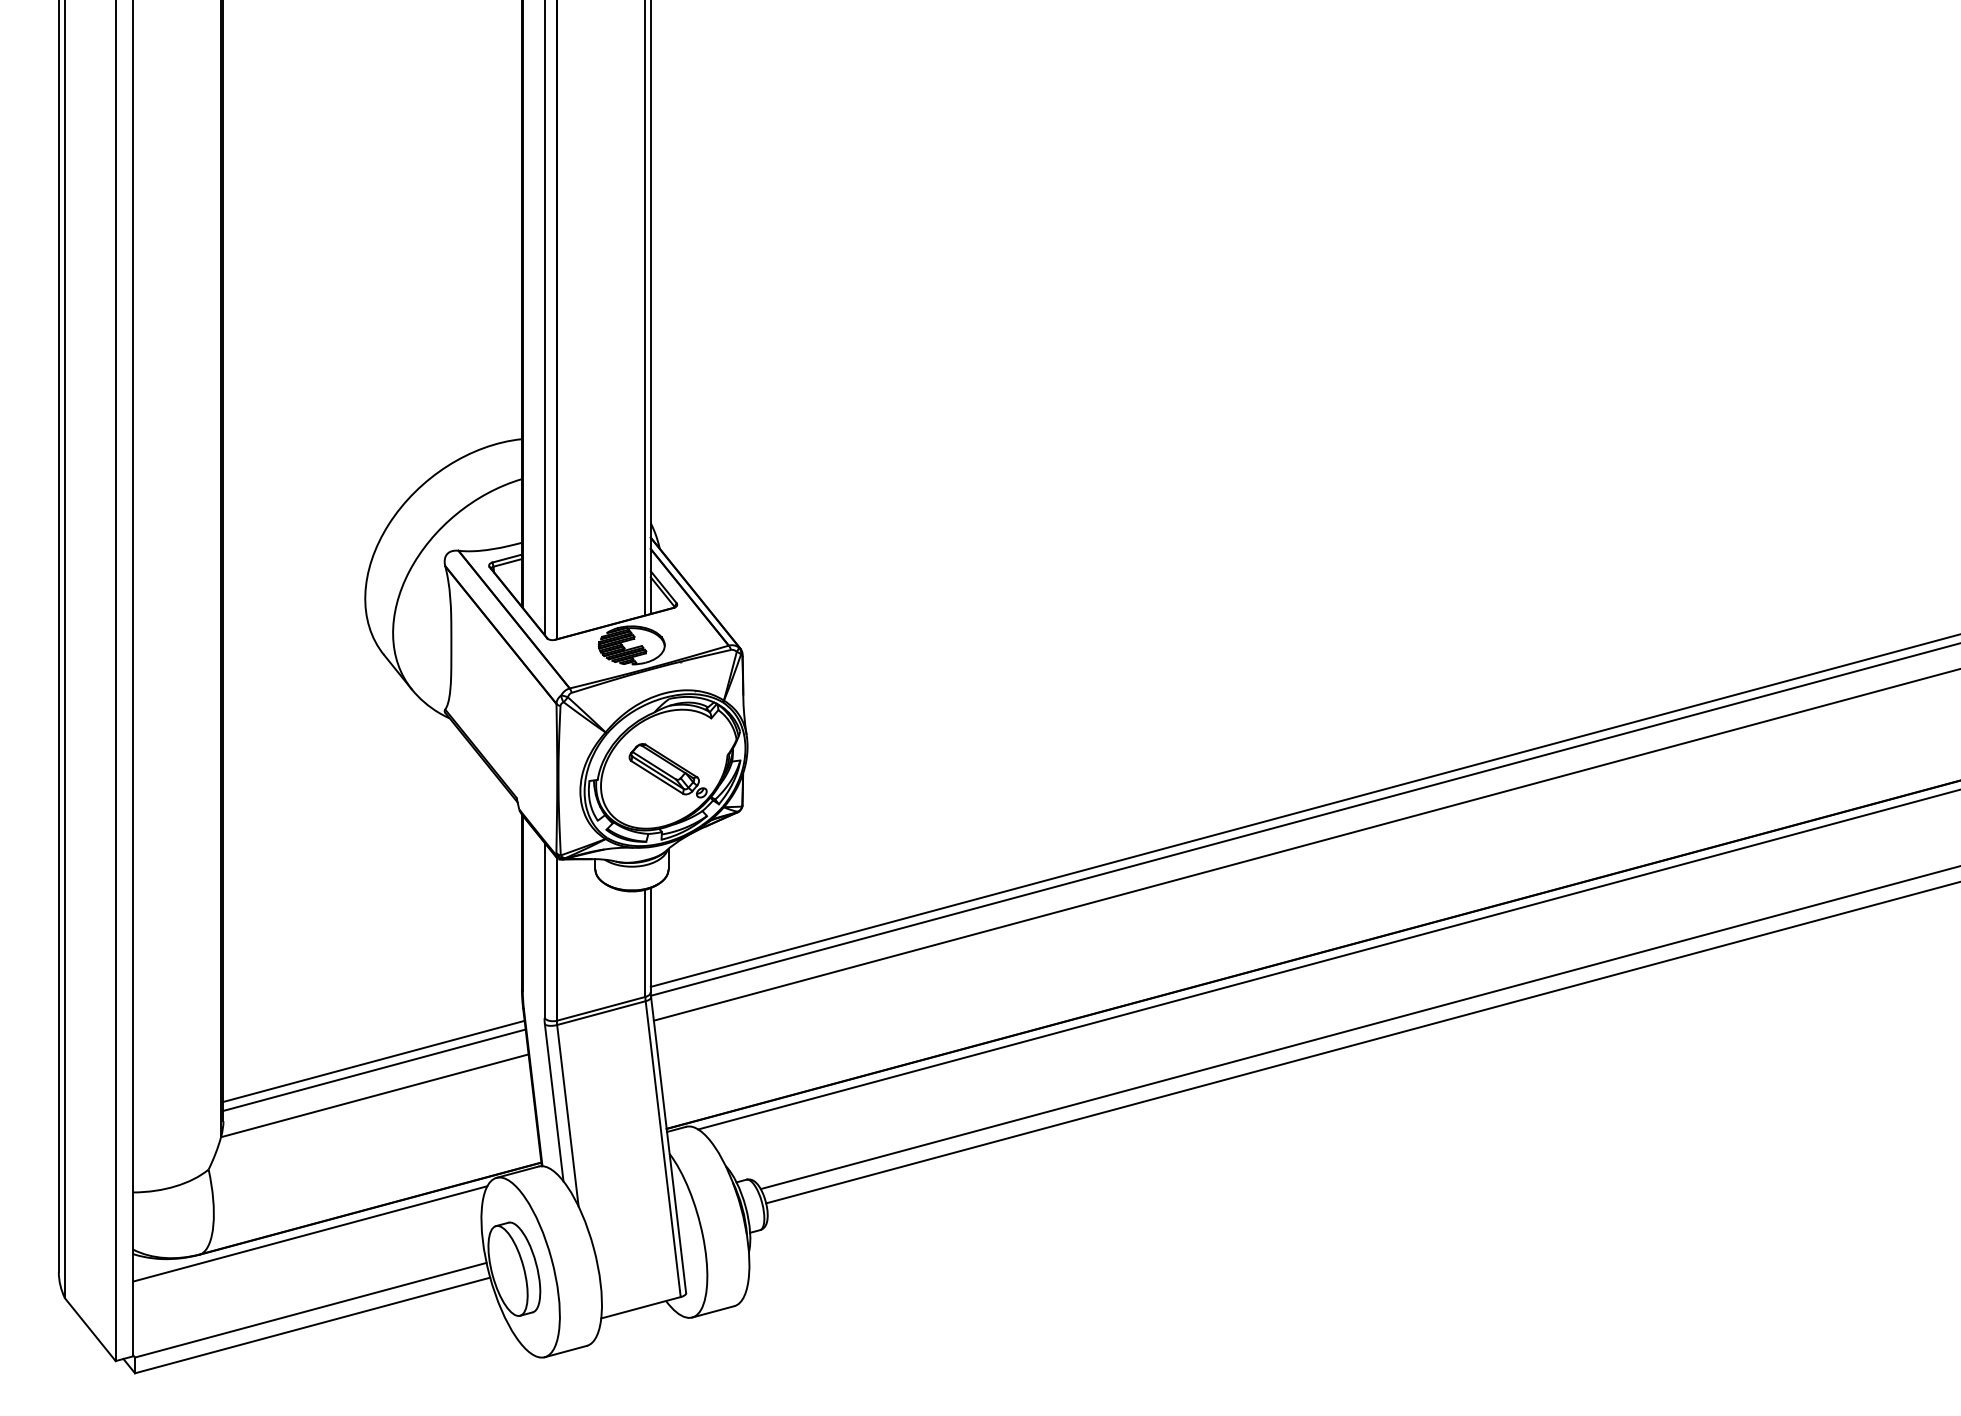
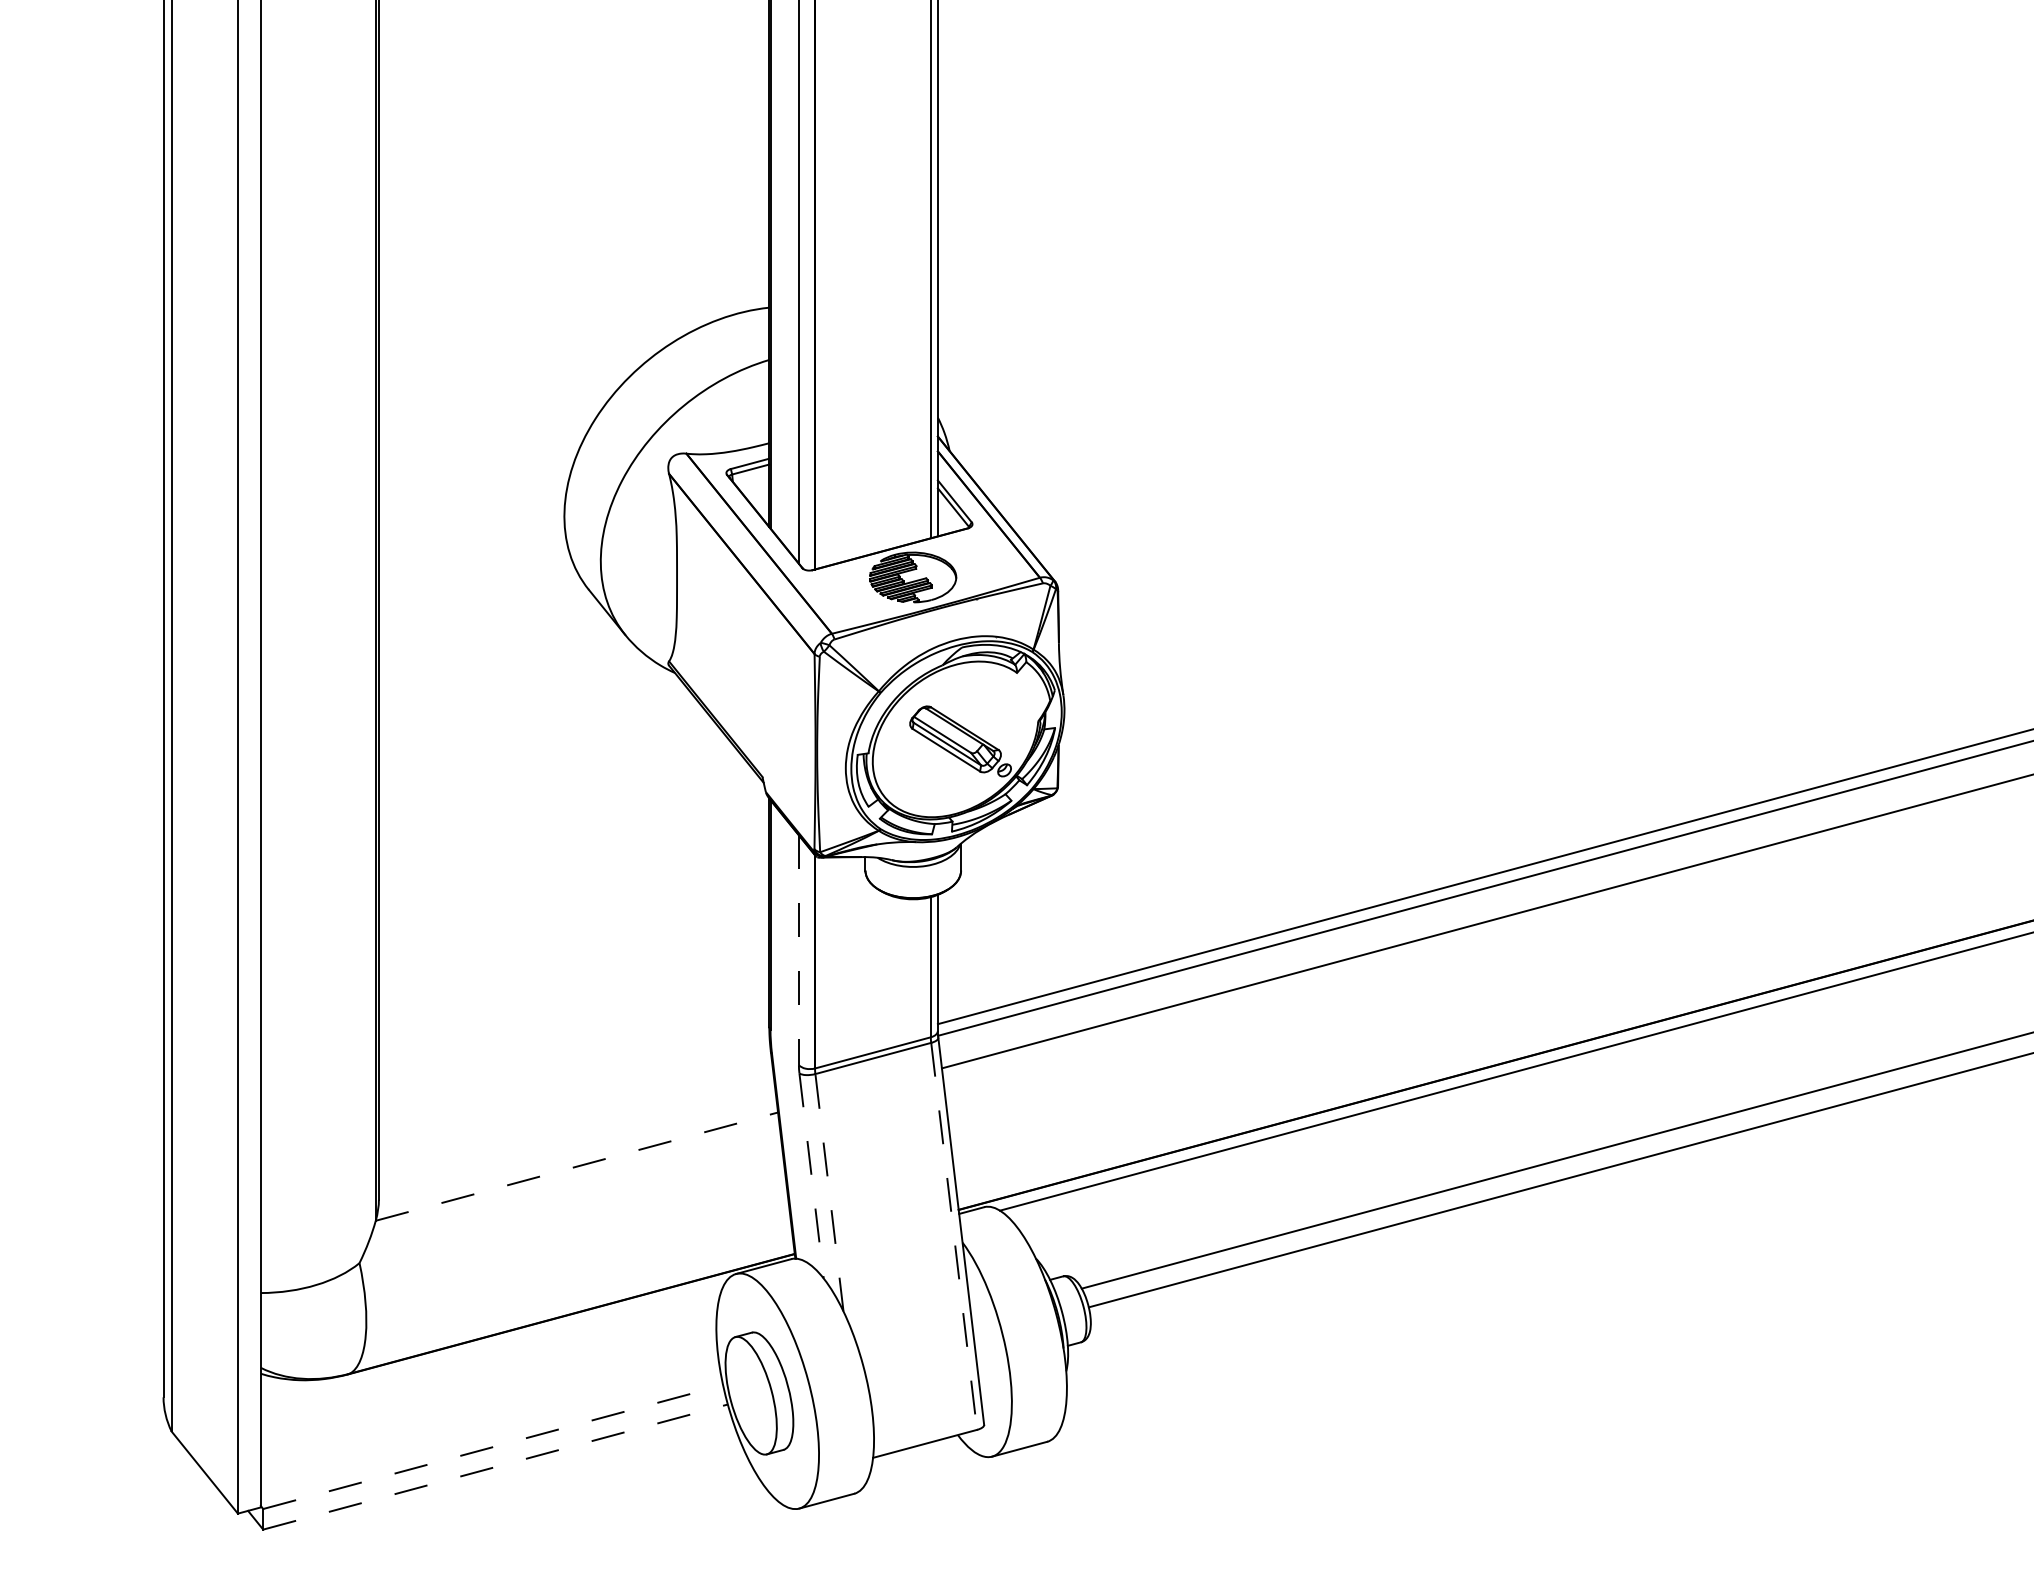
line: (544, 930) -> (798, 950), solid -> dashed
line: (373, 1060) -> (575, 1120), removed
line: (374, 1069) -> (576, 1132), removed
line: (375, 1095) -> (577, 1166), solid -> dashed
line: (554, 1102) -> (811, 1175), solid -> dashed
line: (567, 1115) -> (828, 1192), solid -> dashed
line: (663, 1149) -> (954, 1236), solid -> dashed
line: (310, 1233) -> (492, 1346), removed
line: (311, 1310) -> (494, 1447), solid -> dashed
line: (312, 1325) -> (495, 1467), solid -> dashed

